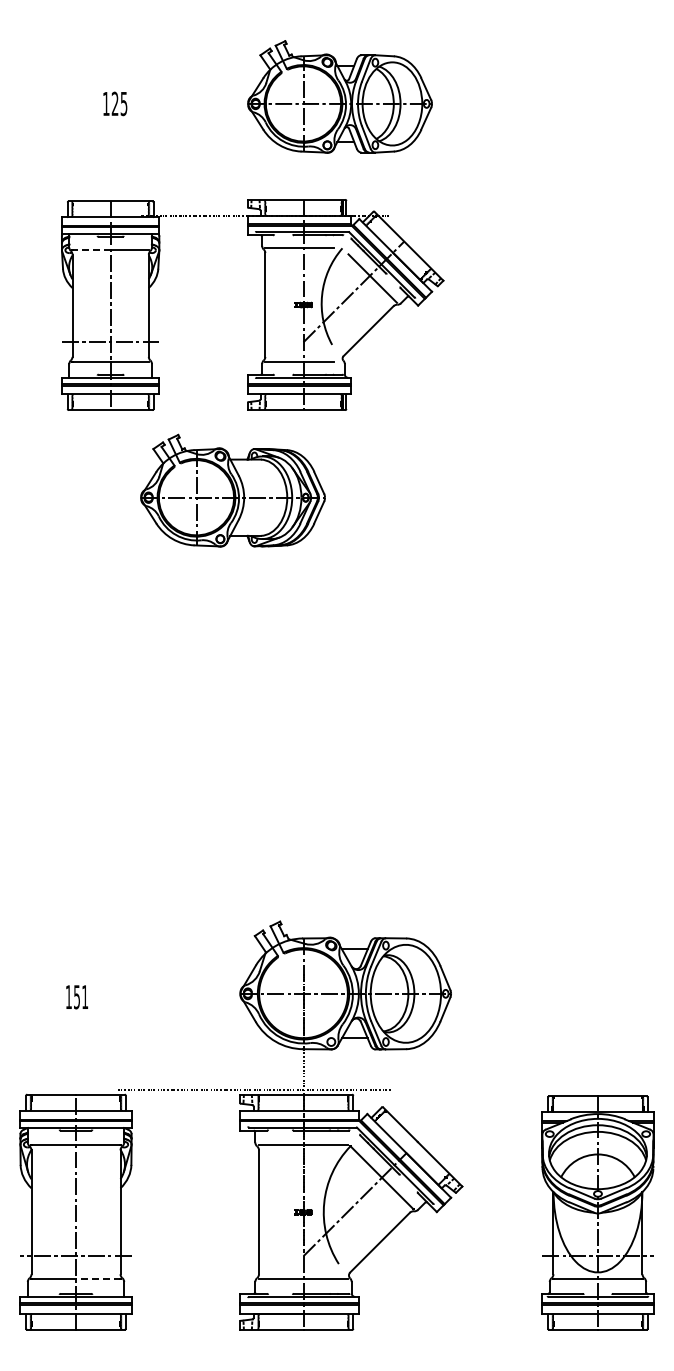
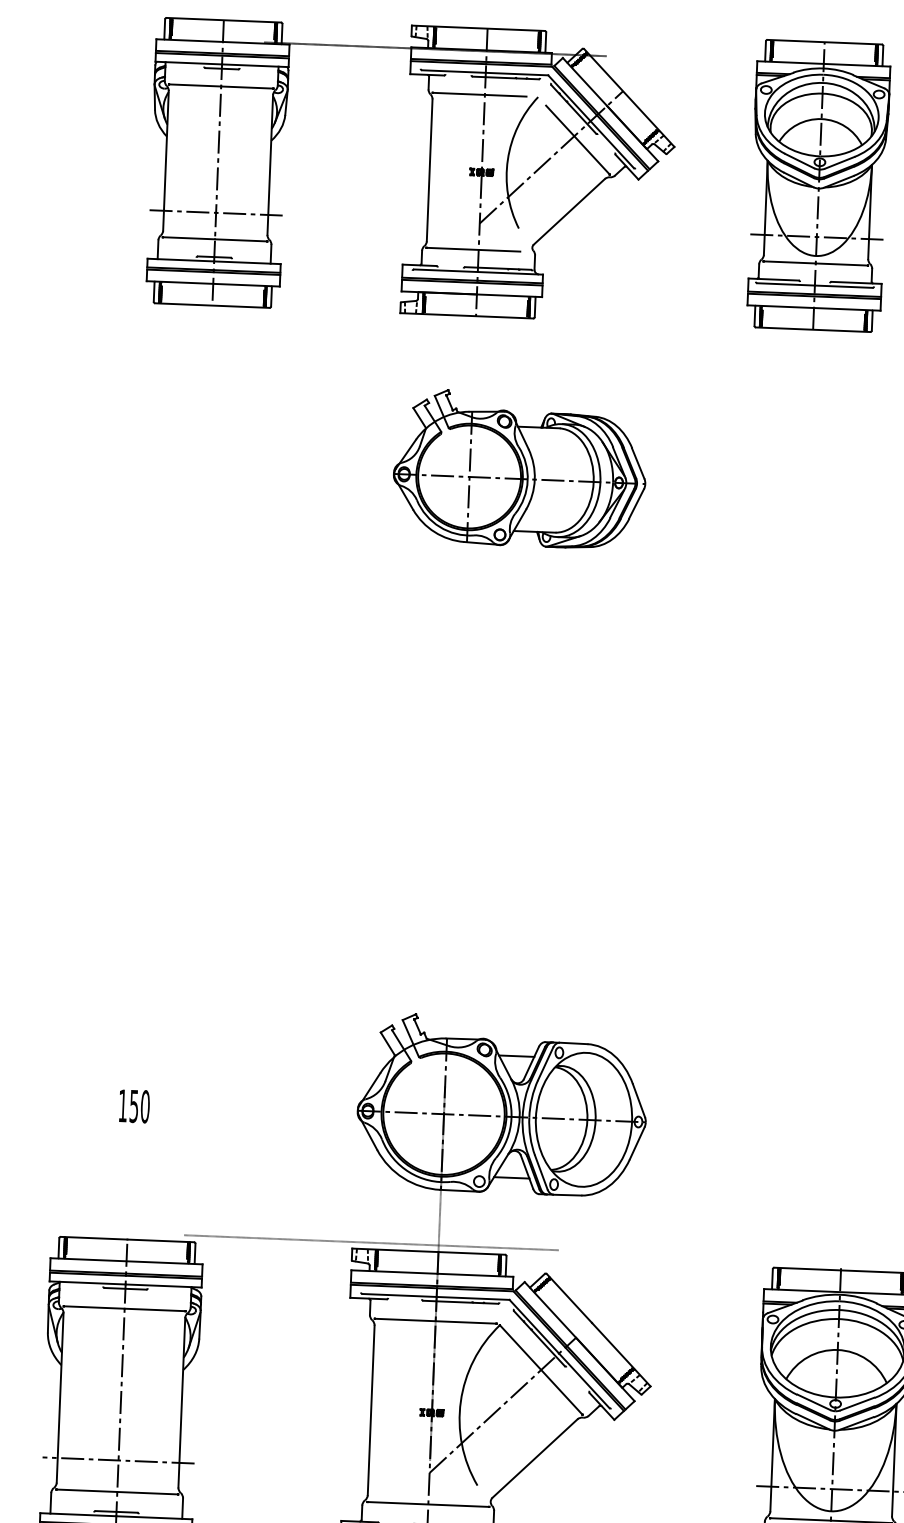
line: (91, 249) -> (195, 84), dashed -> solid
part: (549, 304) -> (818, 185), added
part: (232, 490) -> (519, 469), moved
text: (85, 997) -> (145, 1107), 151 -> 150
line: (97, 1279) -> (146, 1493), dashed -> solid

